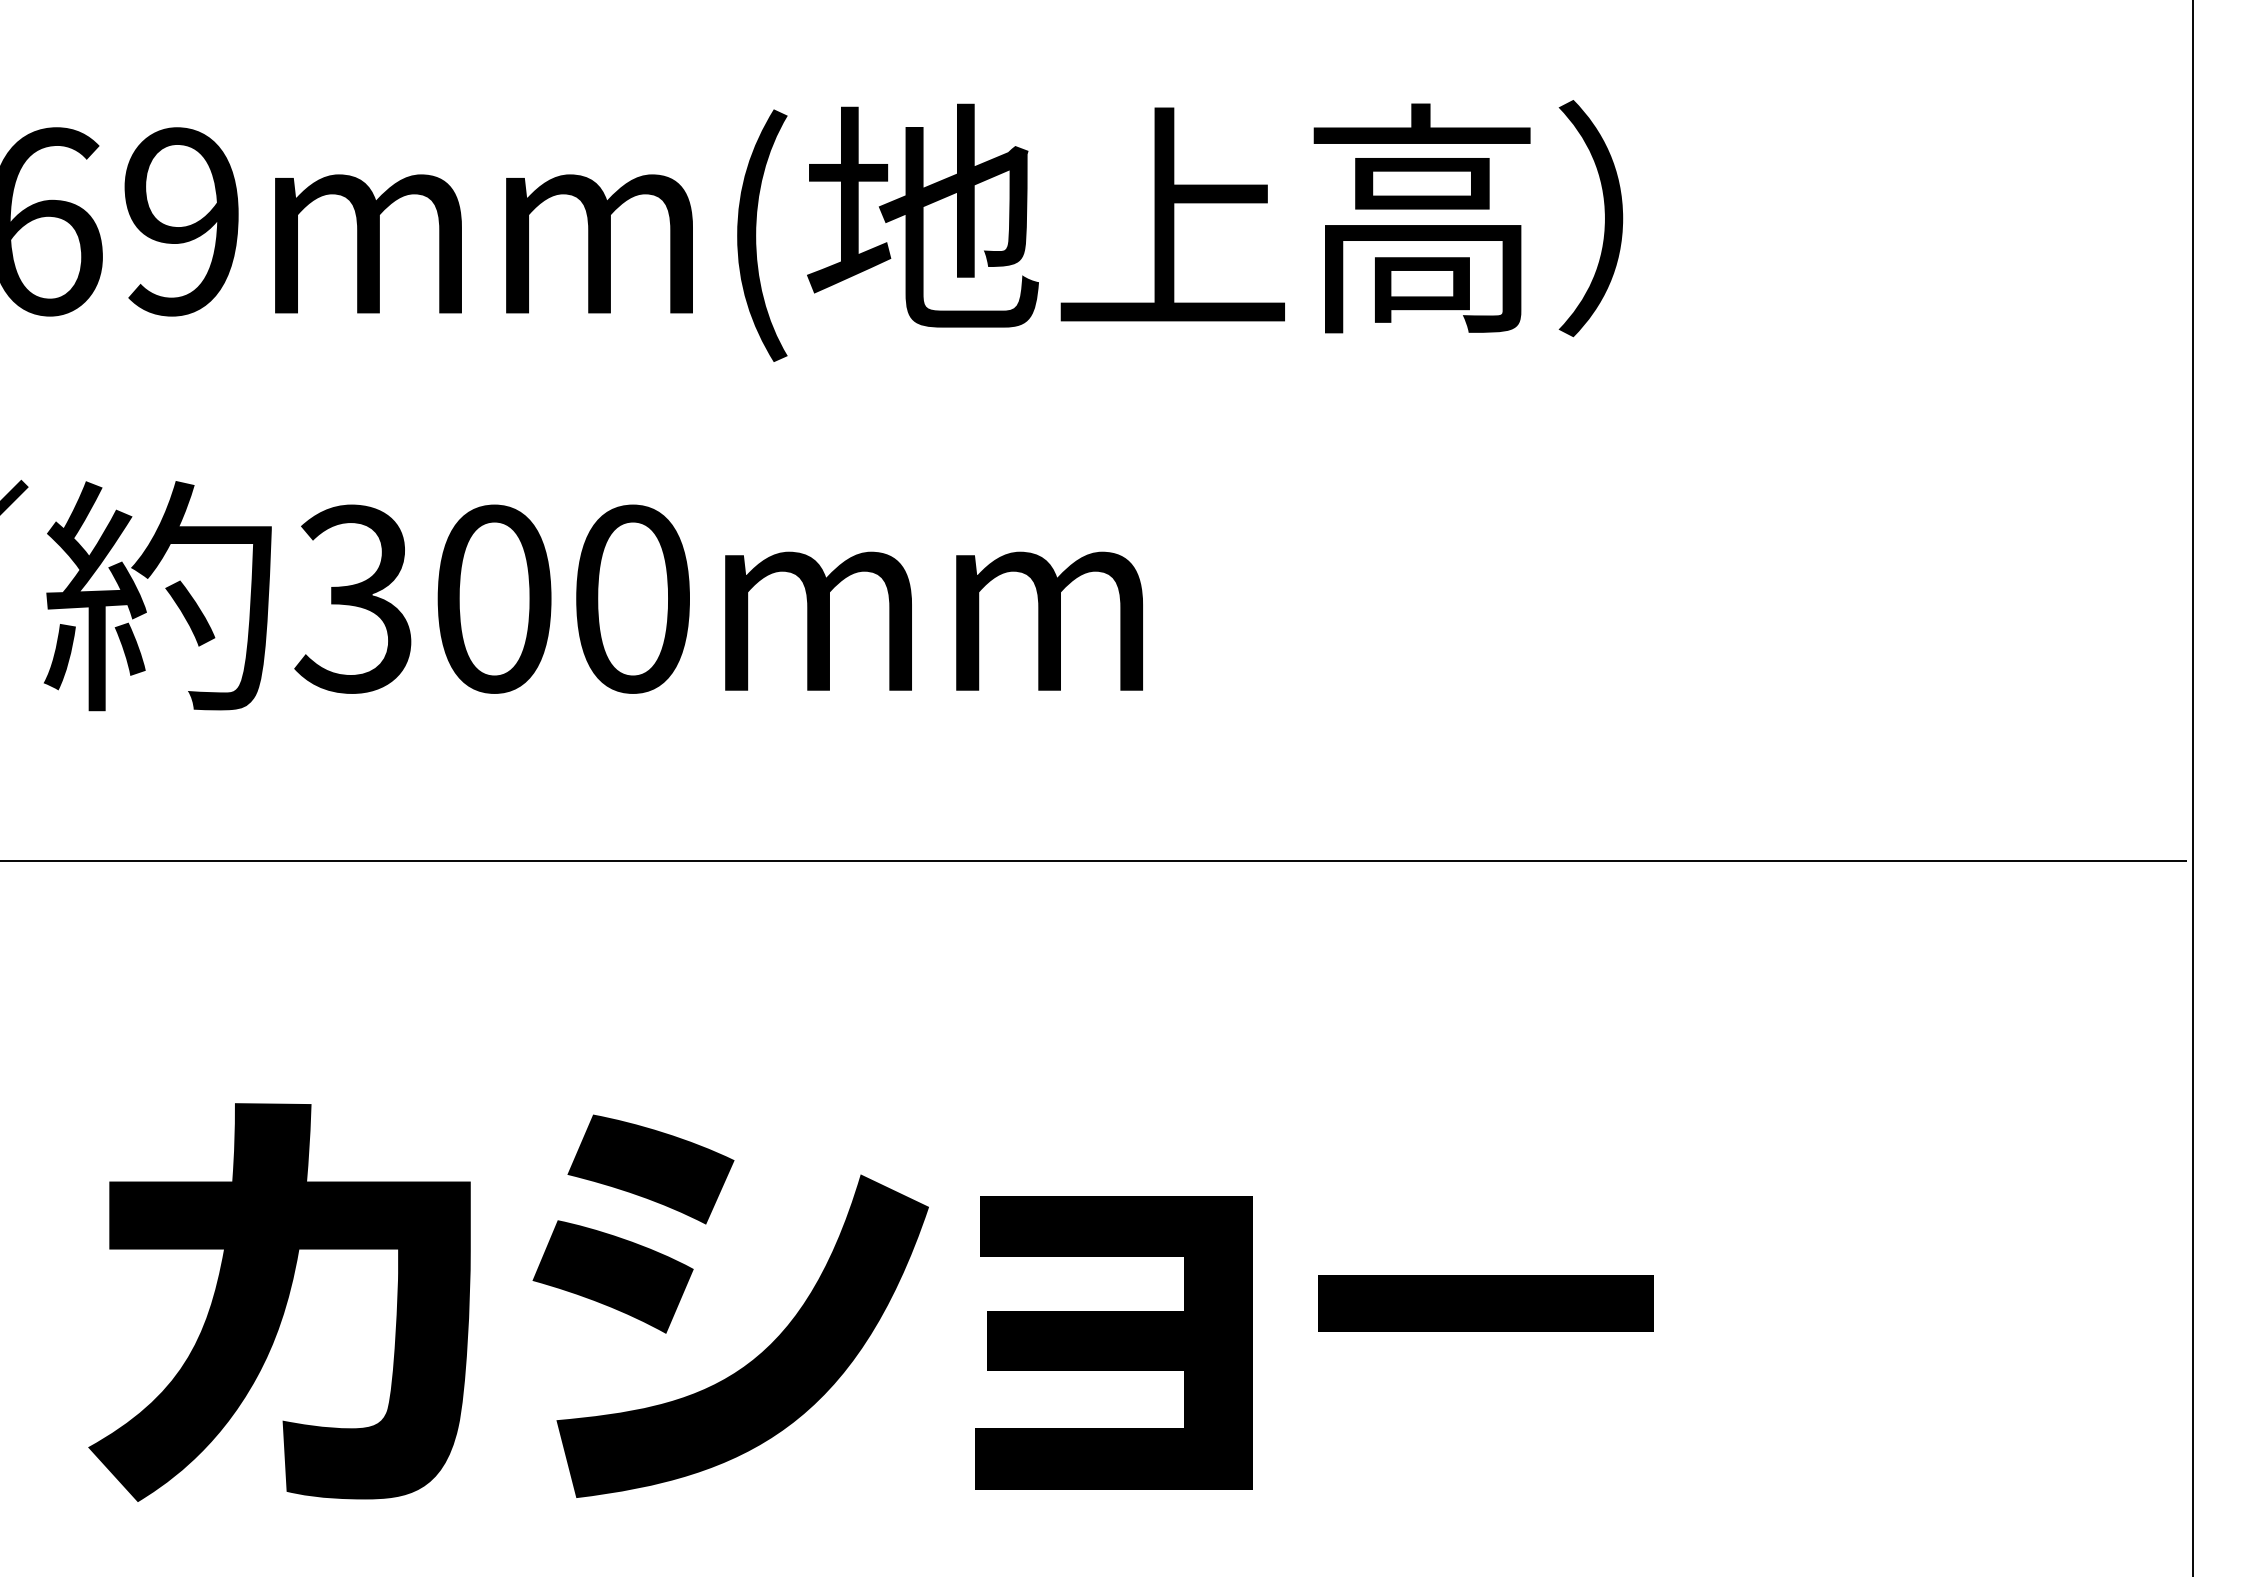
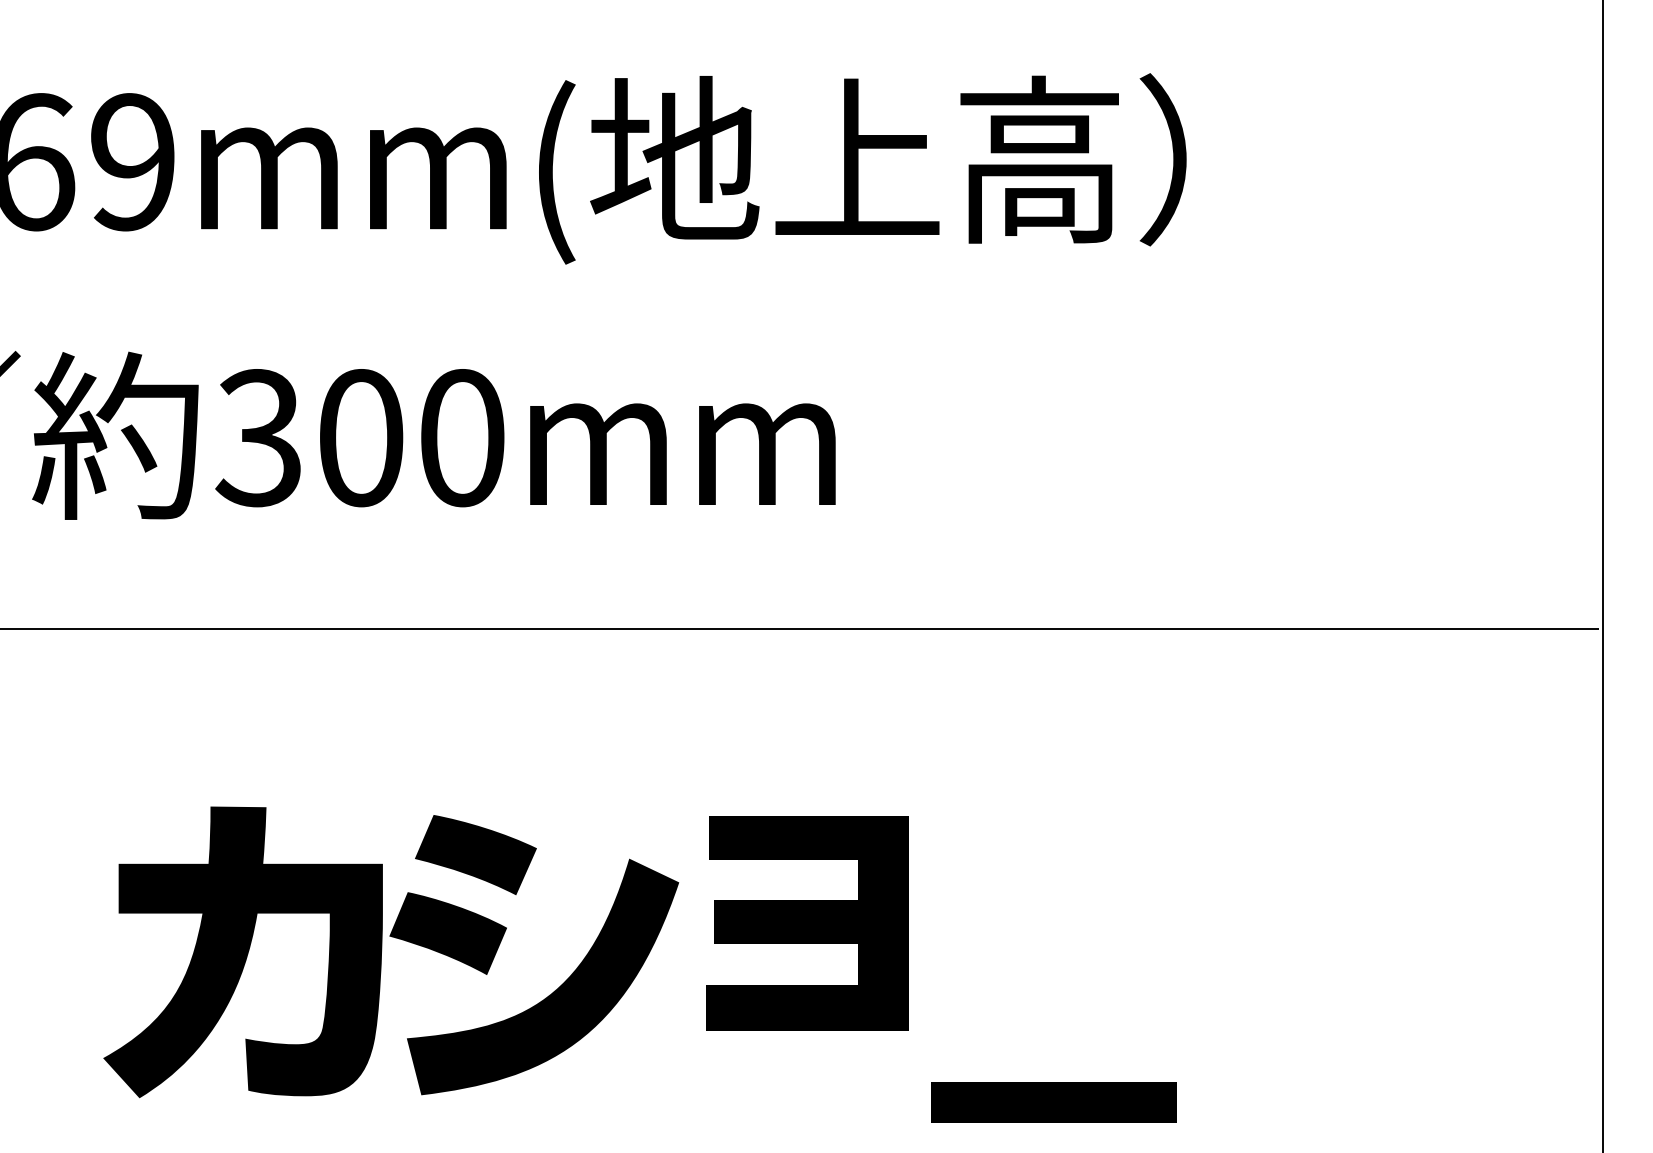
part: (279, 1302) -> (243, 952), moved
part: (1485, 1303) -> (1053, 1102), moved
part: (1113, 1342) -> (806, 923), moved

